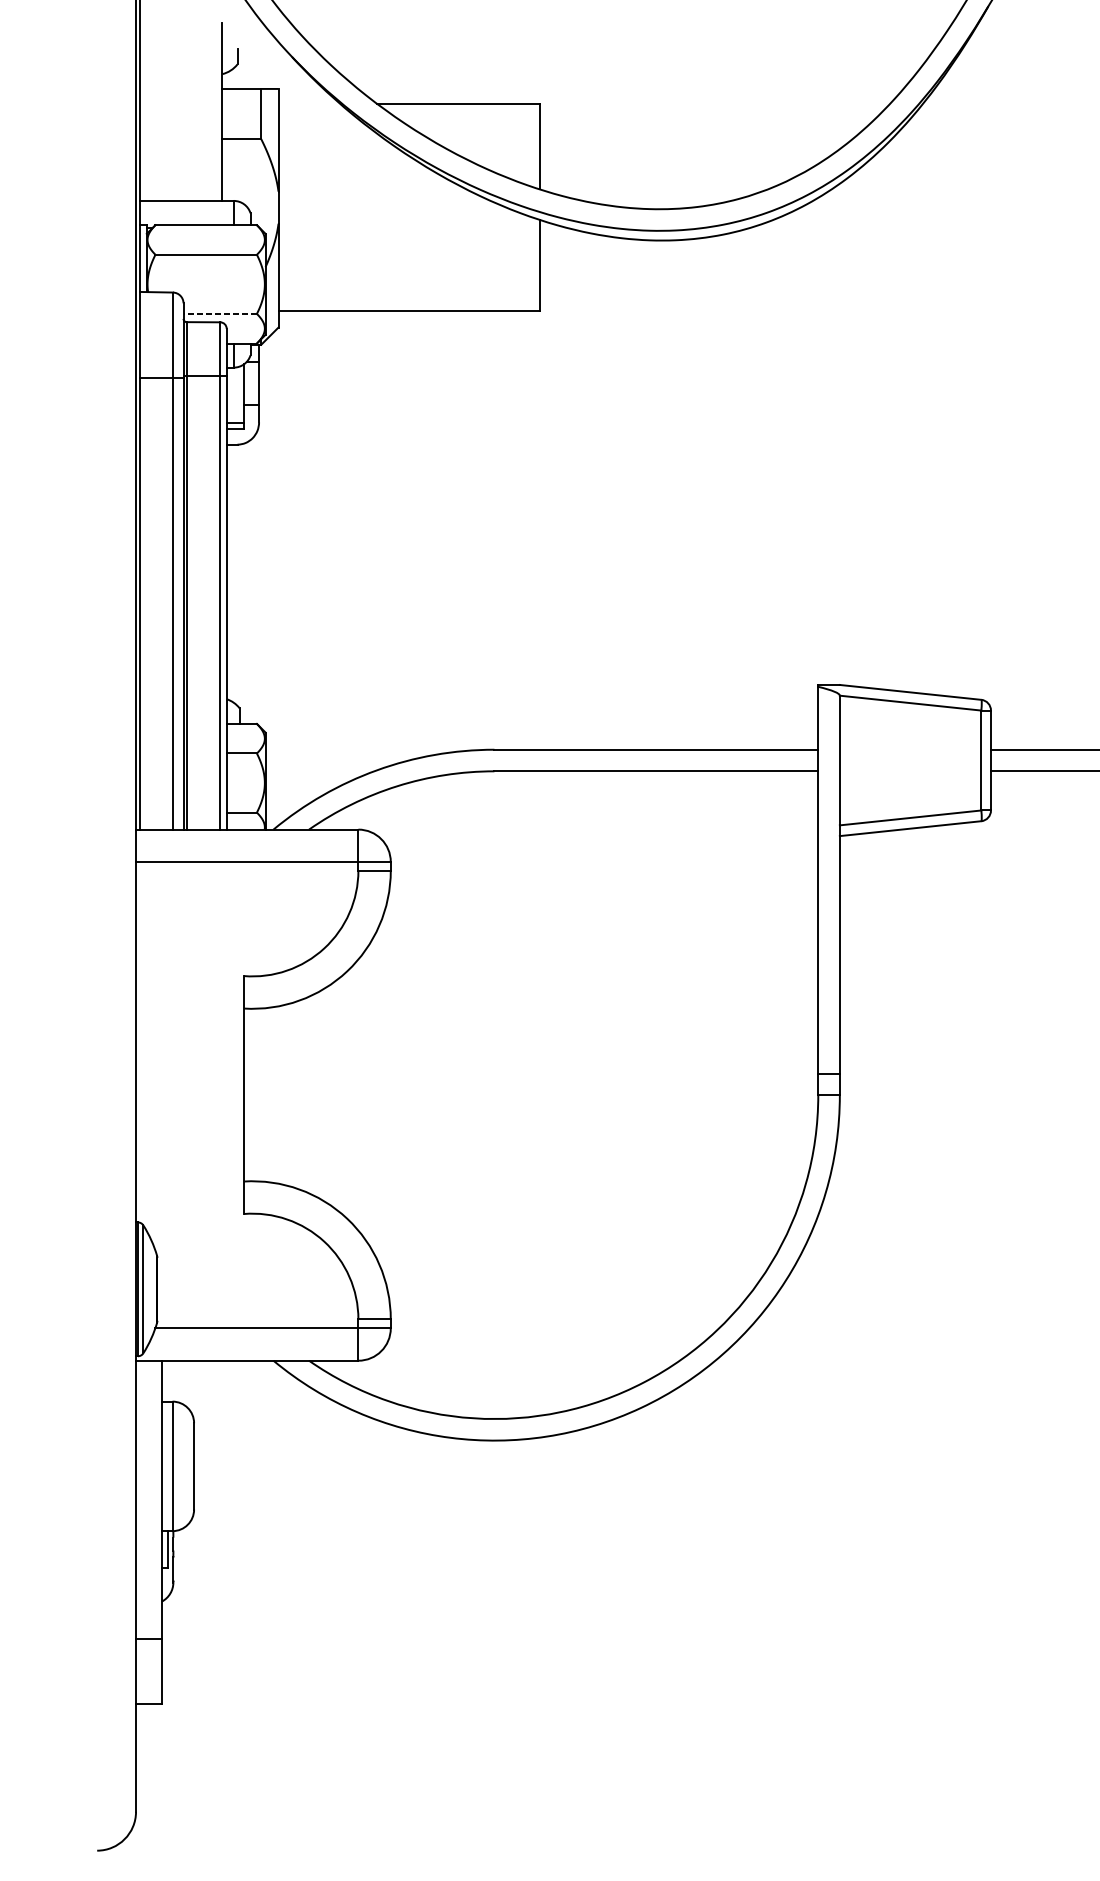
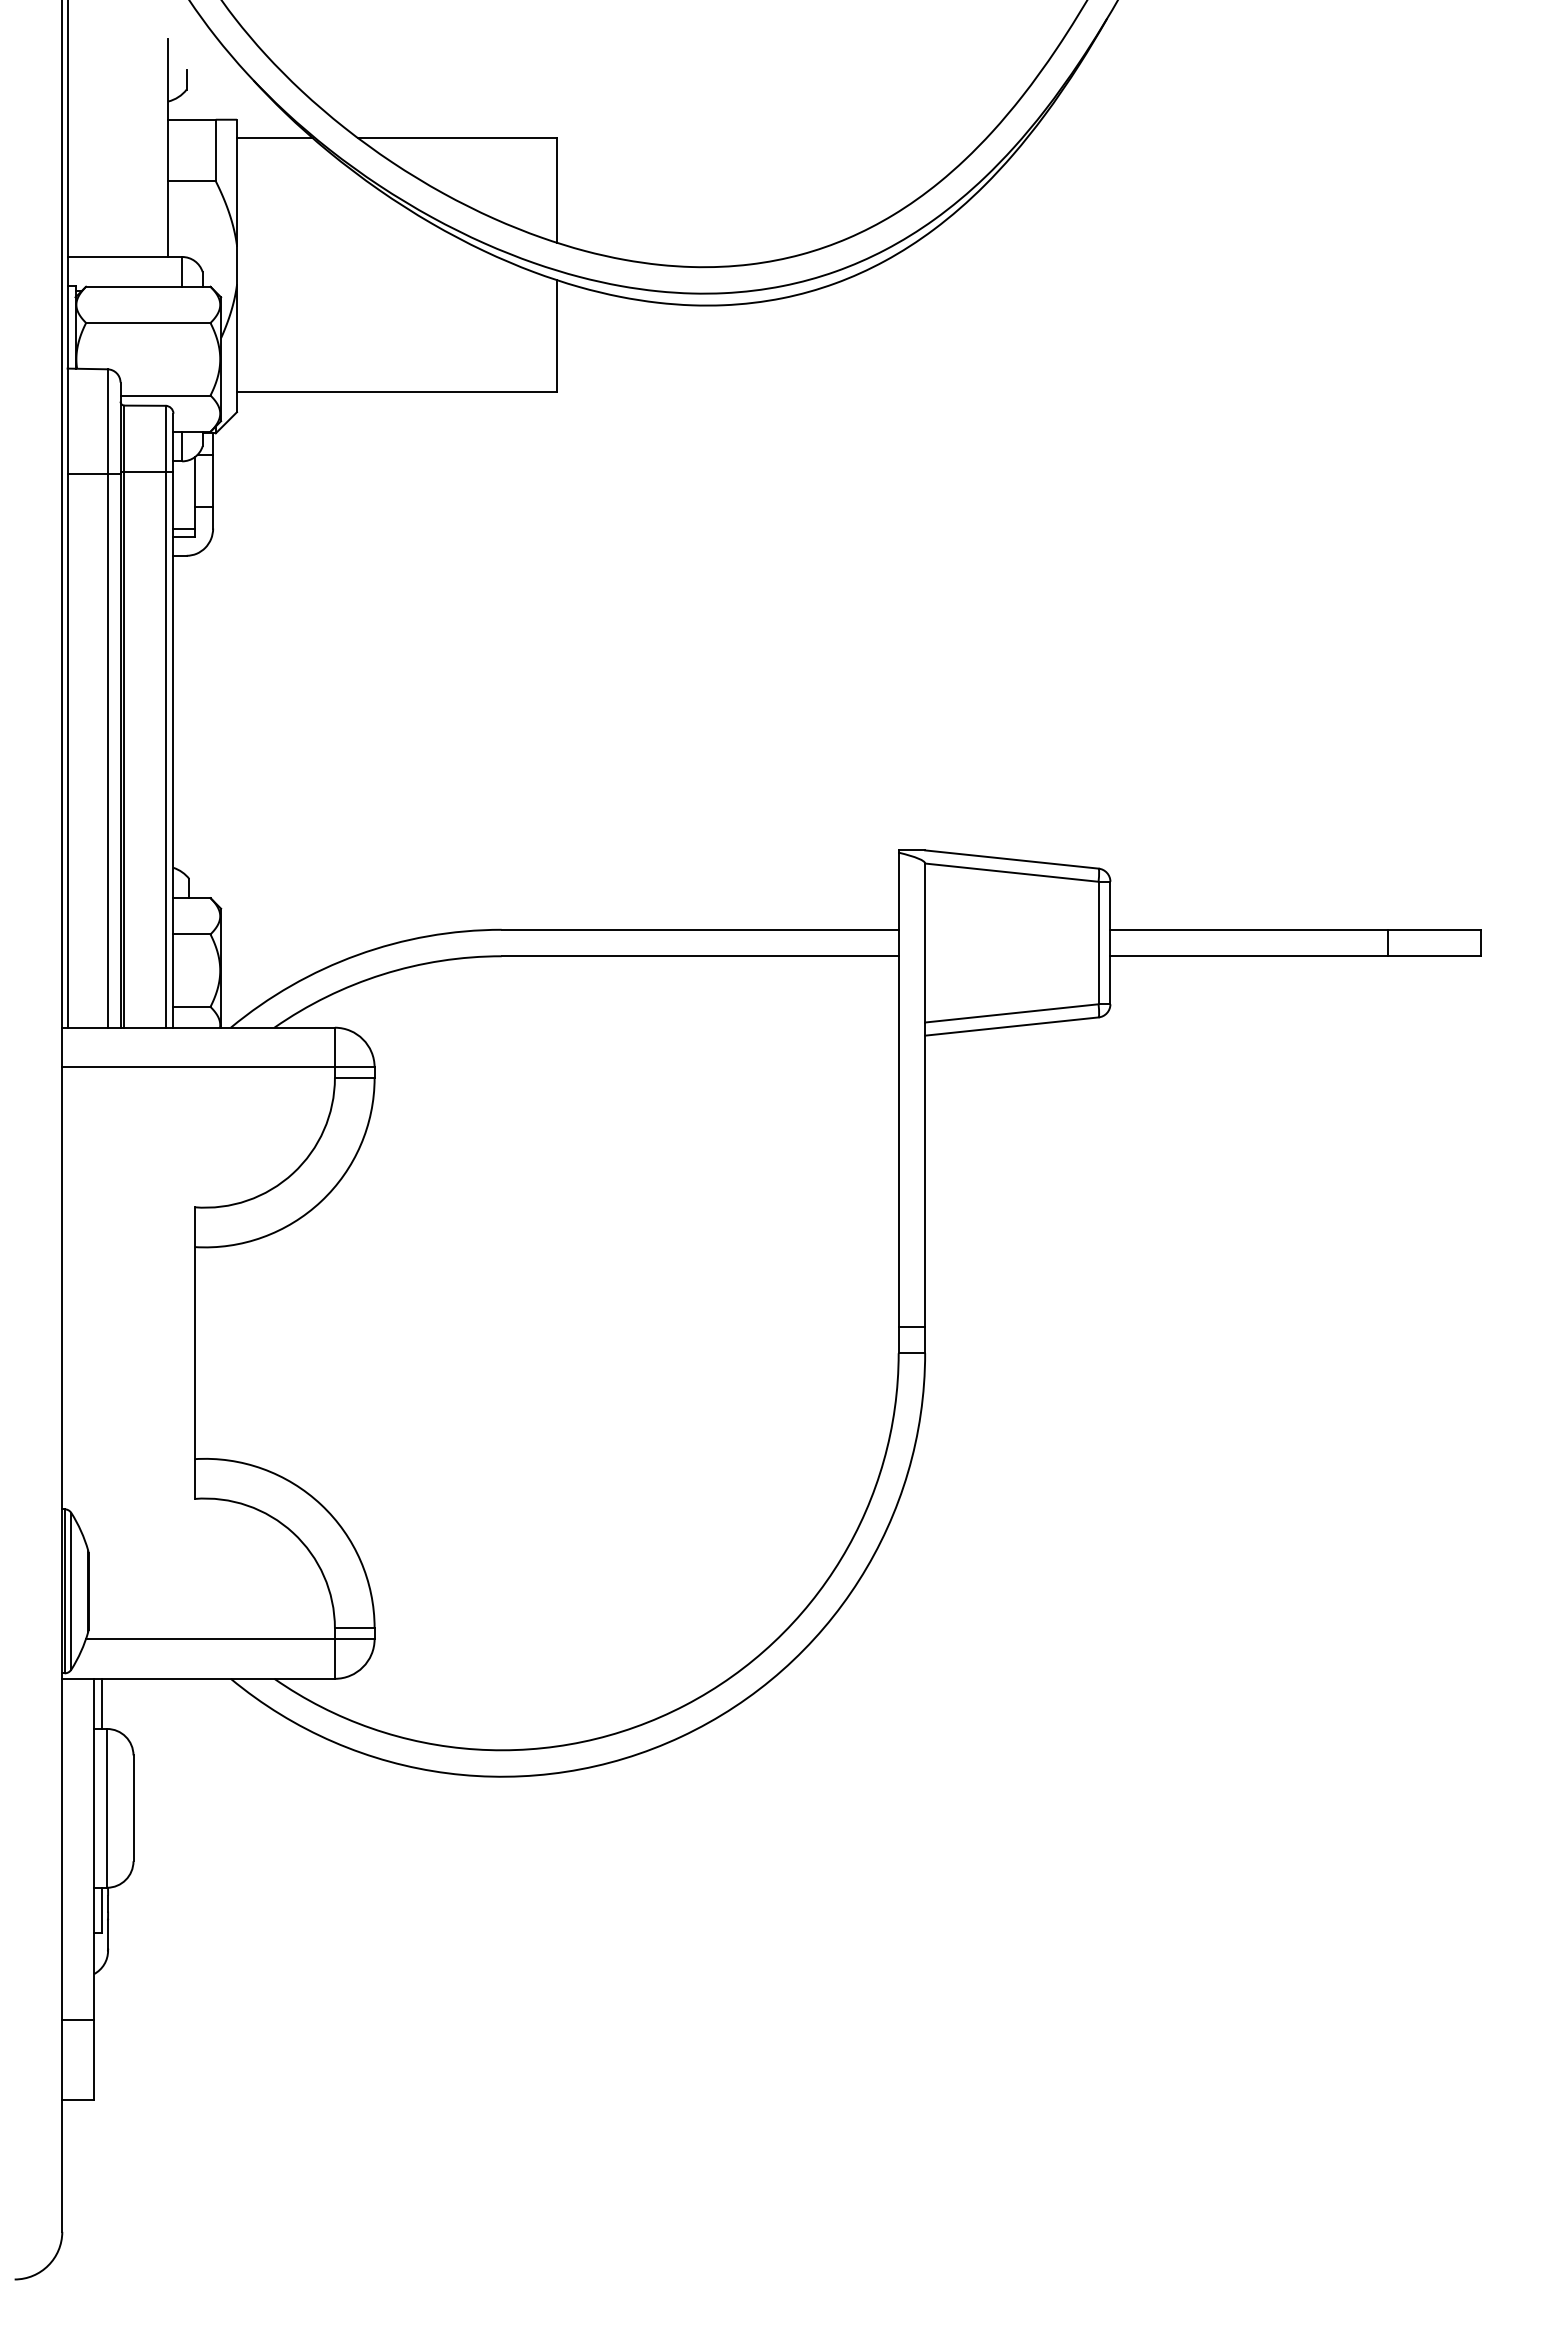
line: (309, 104) -> (274, 138), added
line: (220, 313) -> (165, 395), dashed -> solid
line: (168, 1380) -> (102, 1703), added

